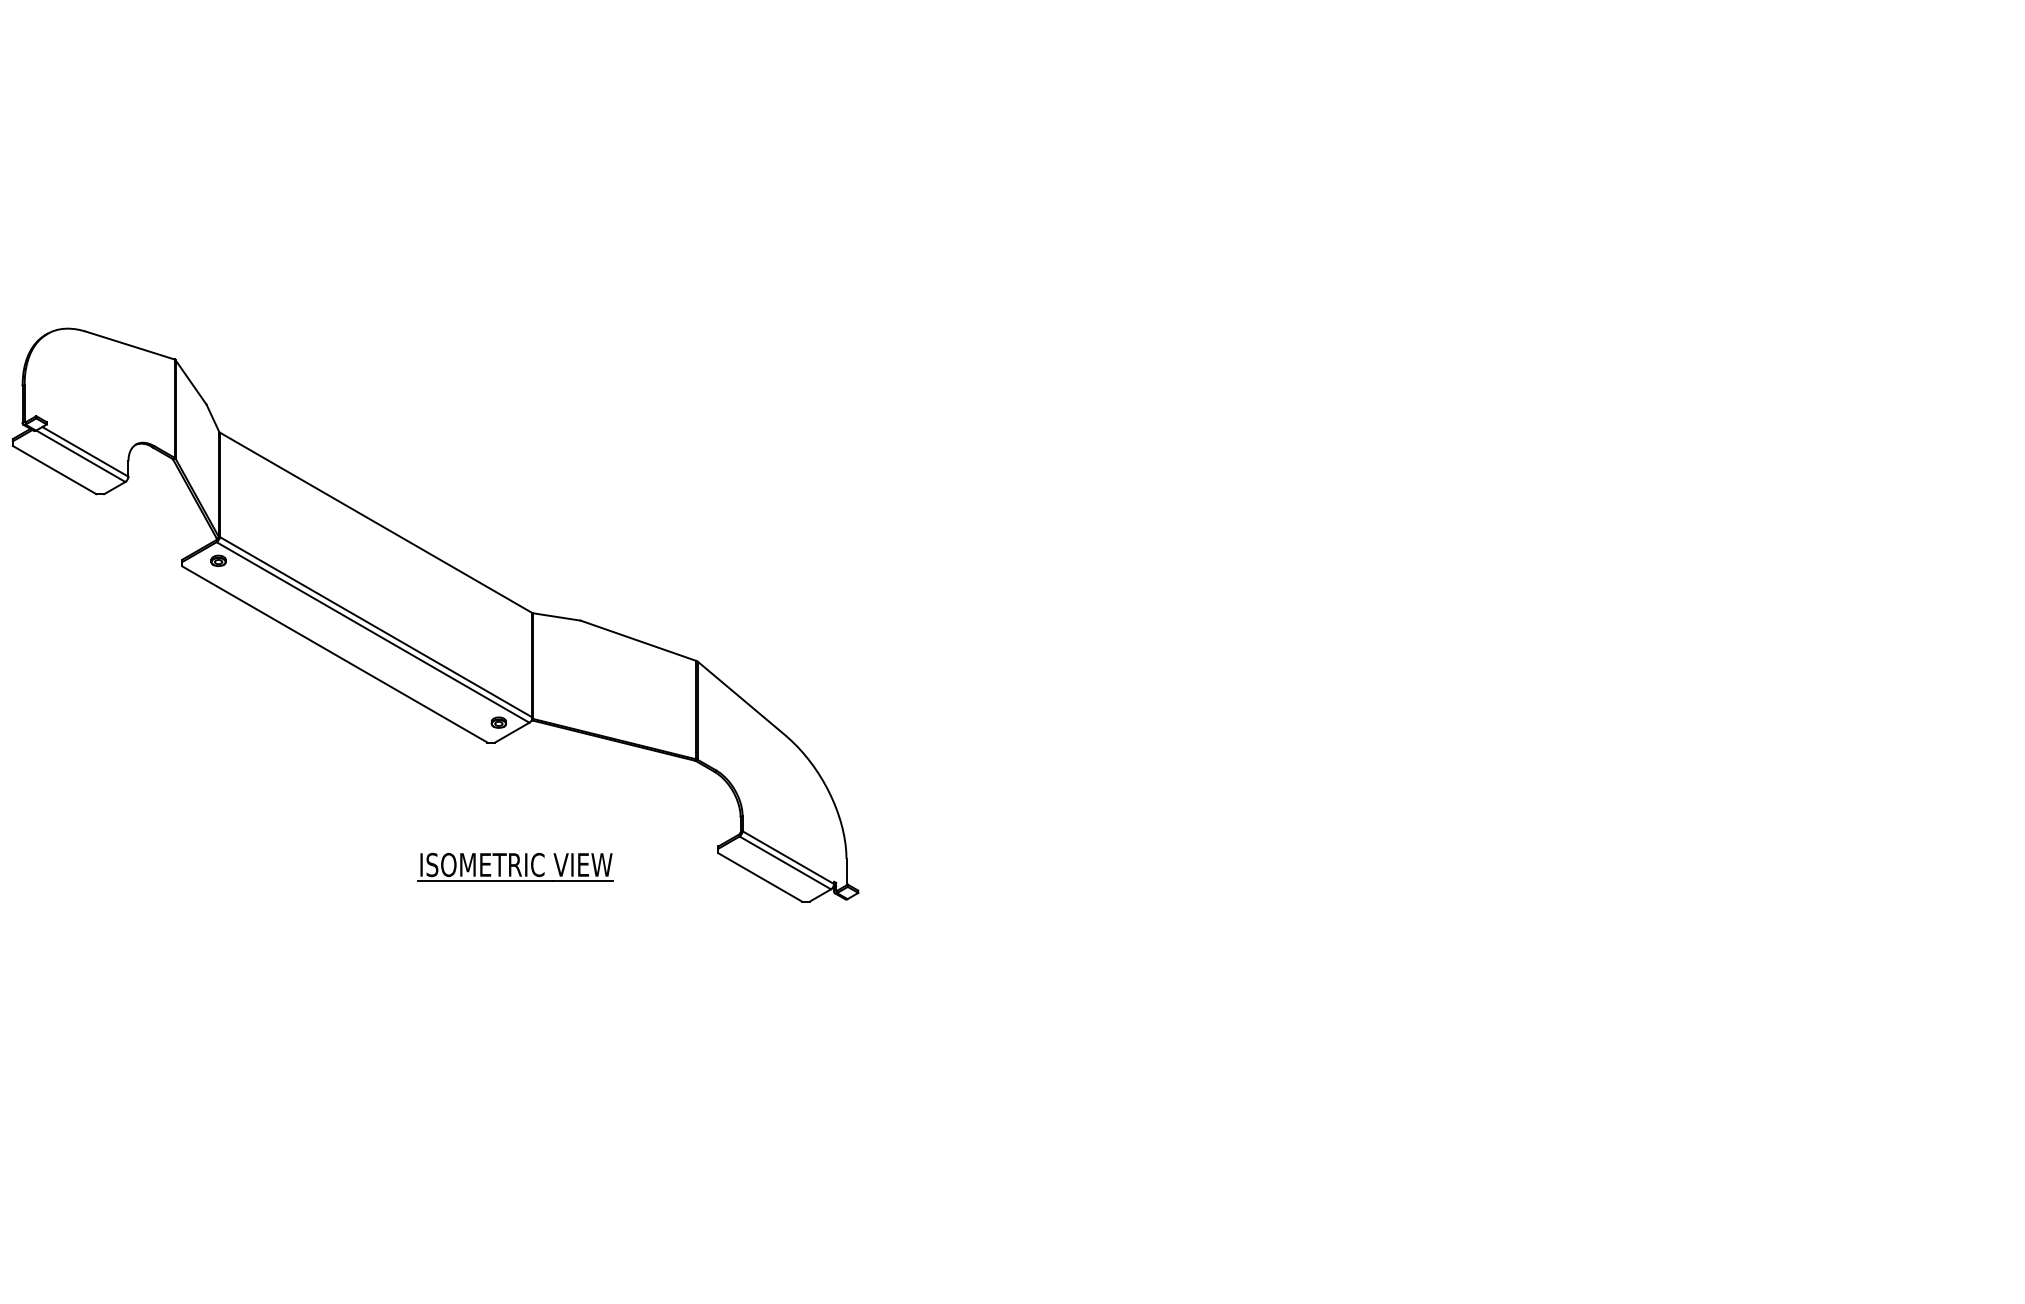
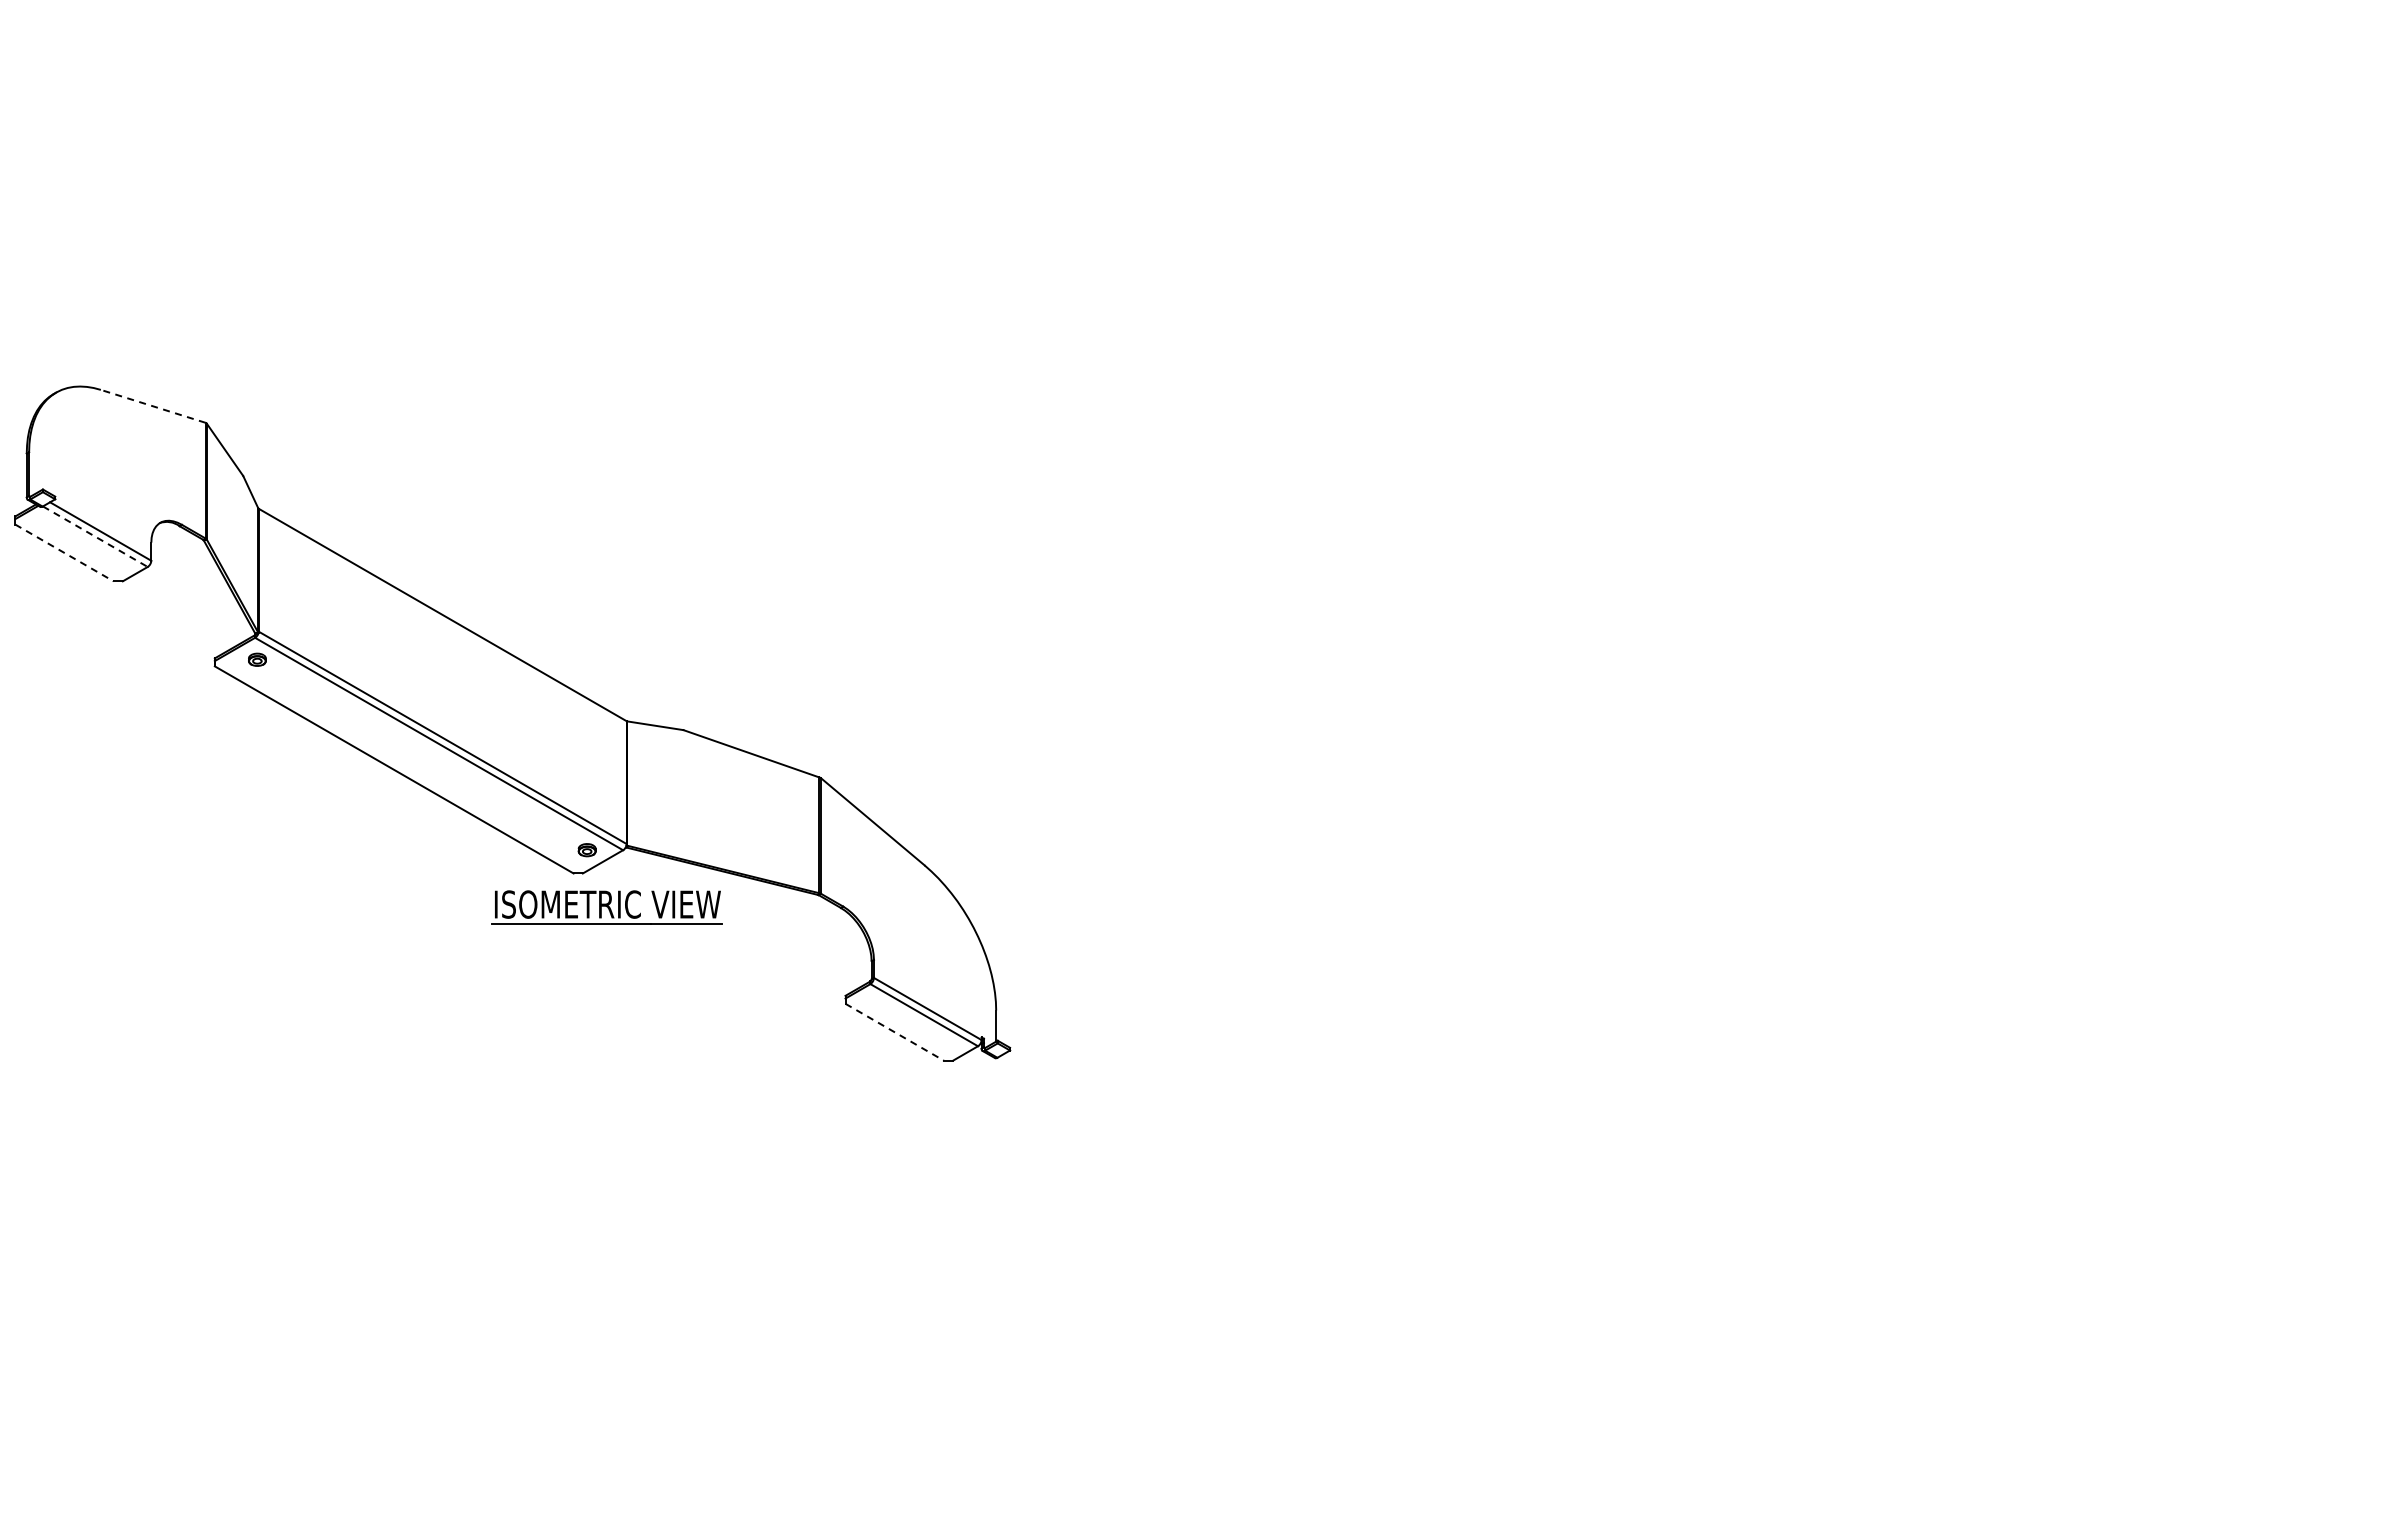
line: (130, 345) -> (153, 406), solid -> dashed
line: (81, 456) -> (95, 536), solid -> dashed
line: (54, 469) -> (64, 552), solid -> dashed
part: (515, 867) -> (606, 907), moved
line: (760, 877) -> (894, 1032), solid -> dashed

